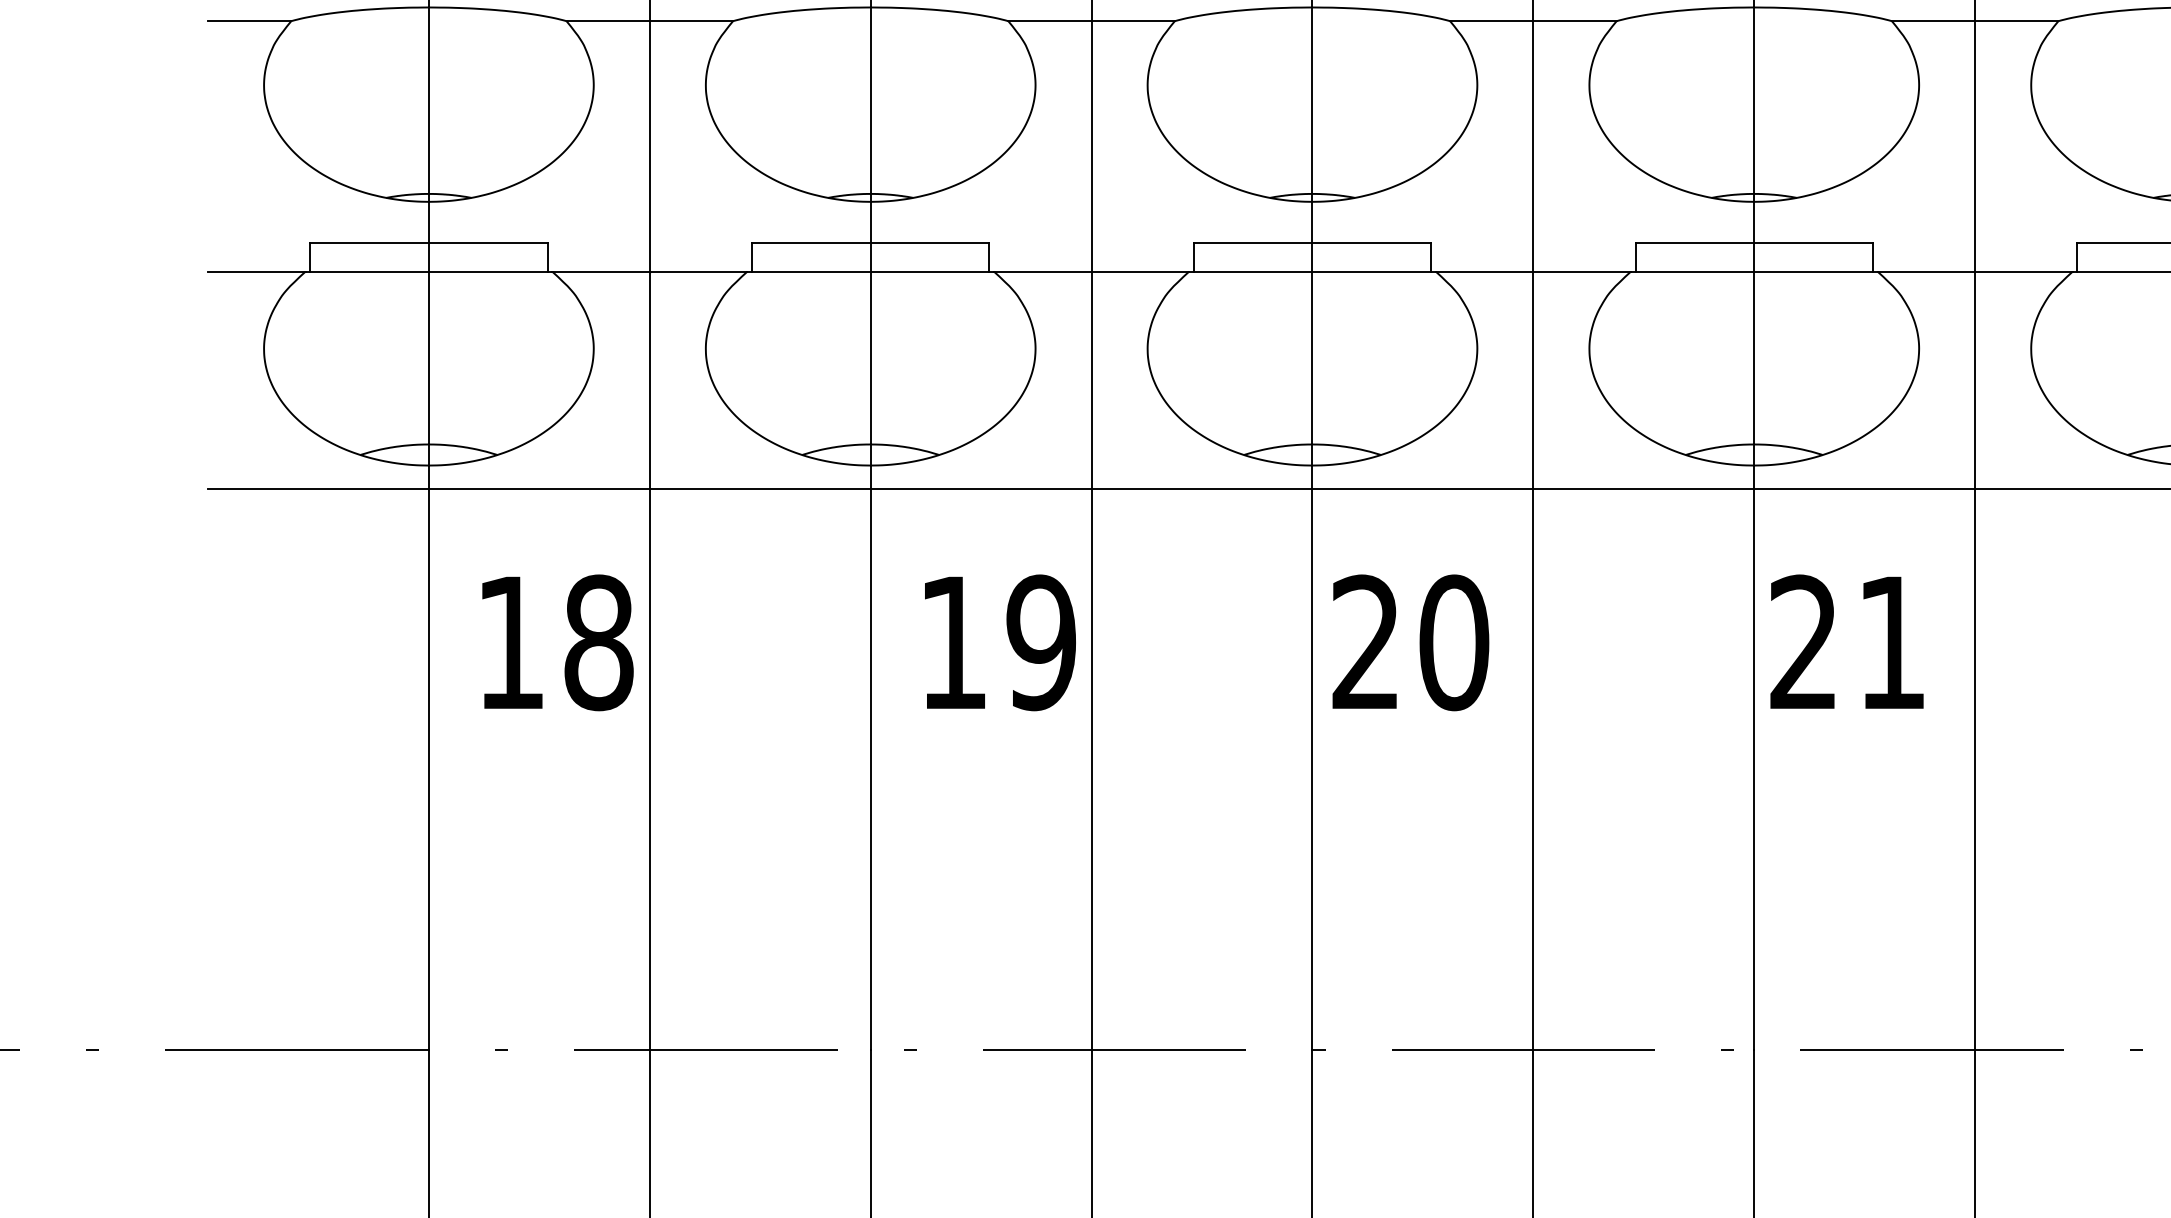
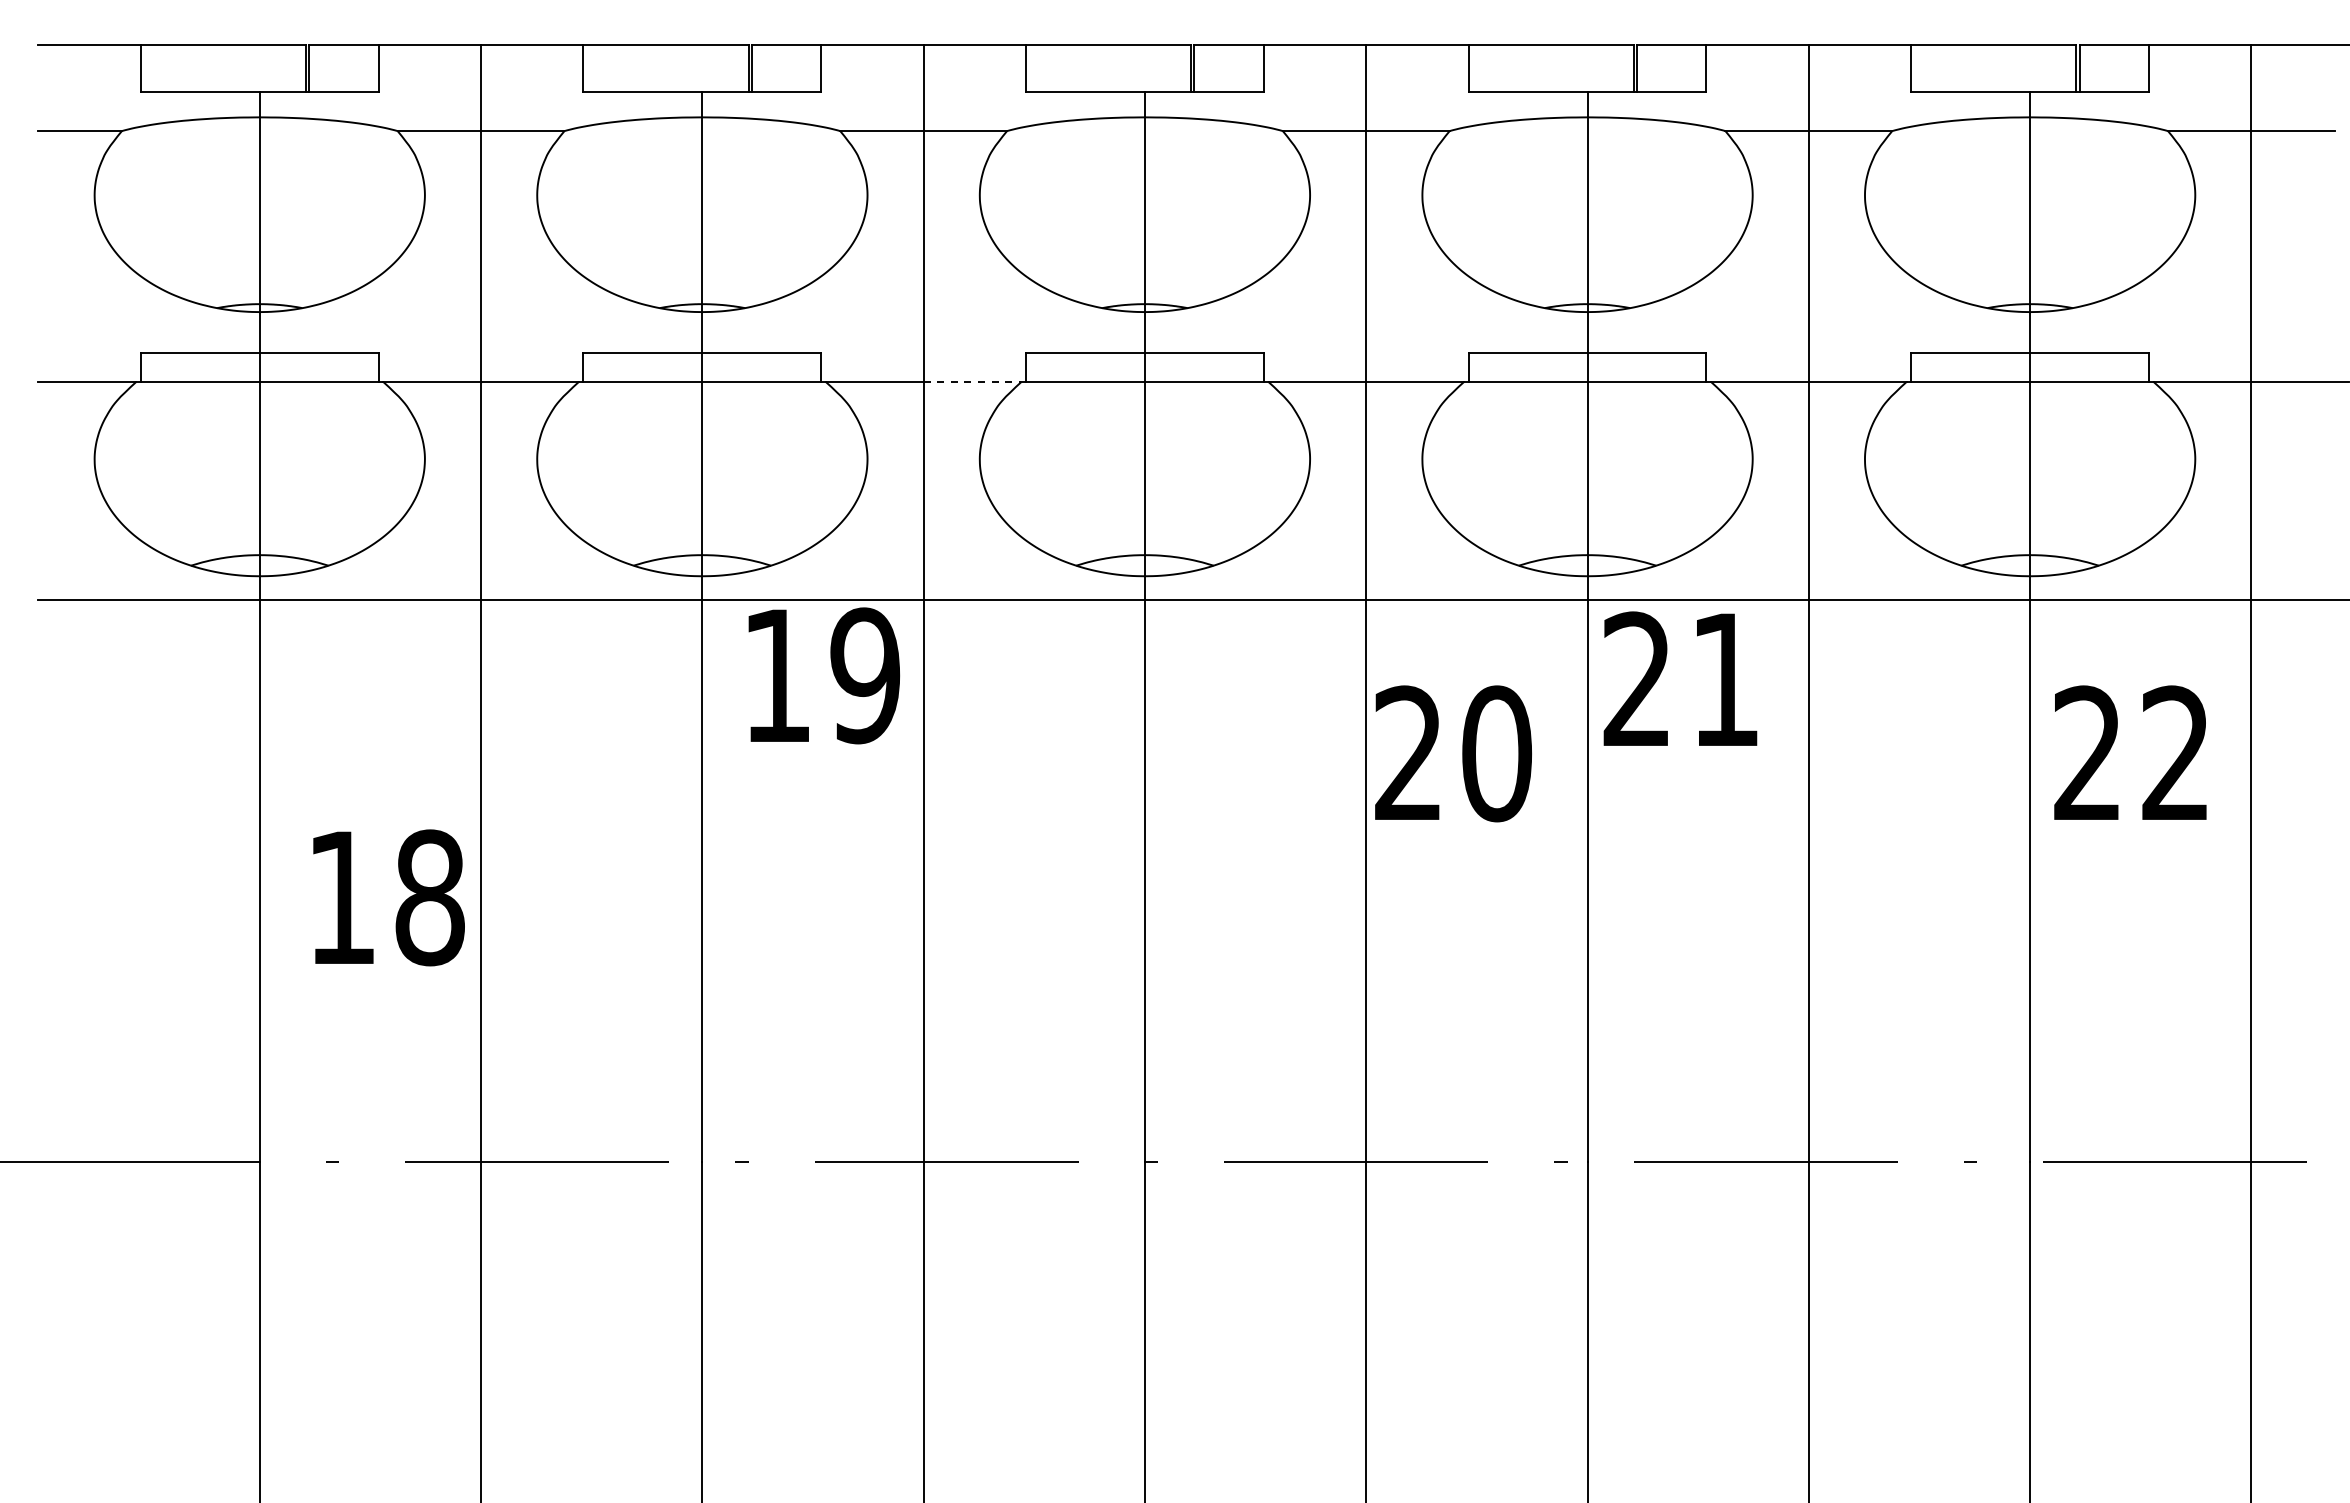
line: (1140, 272) -> (972, 382), solid -> dashed
text: (1847, 641) -> (1680, 678), moved
text: (557, 642) -> (388, 897), moved
text: (999, 642) -> (823, 675), moved
text: (1410, 642) -> (1453, 753), moved

